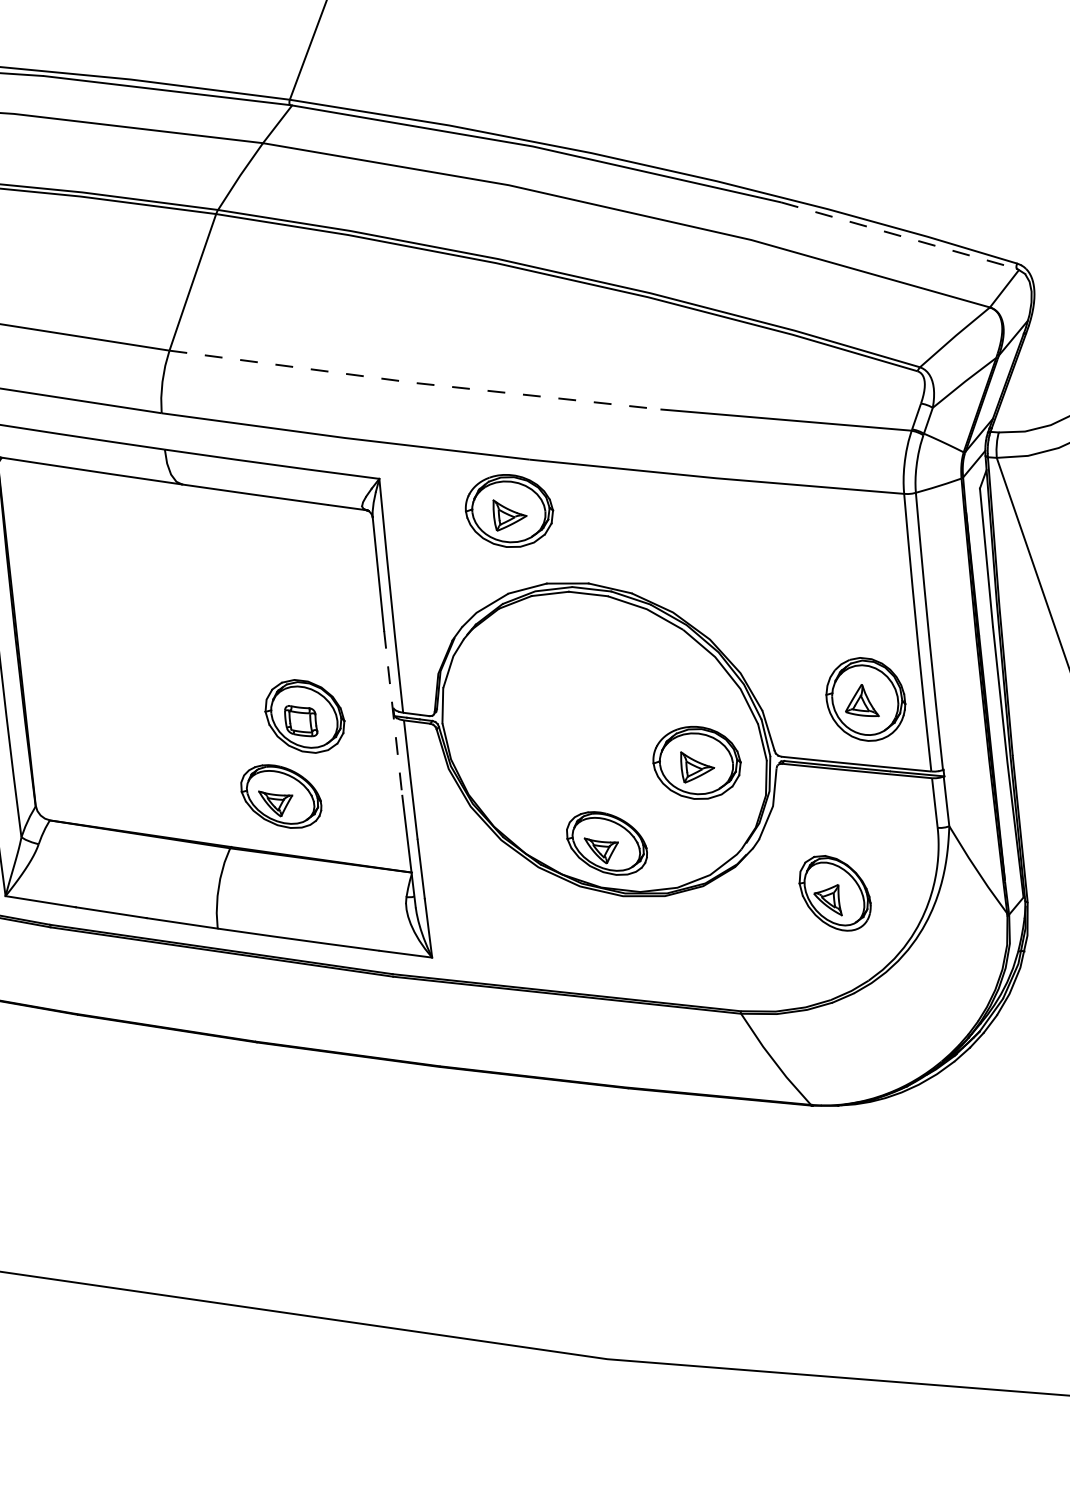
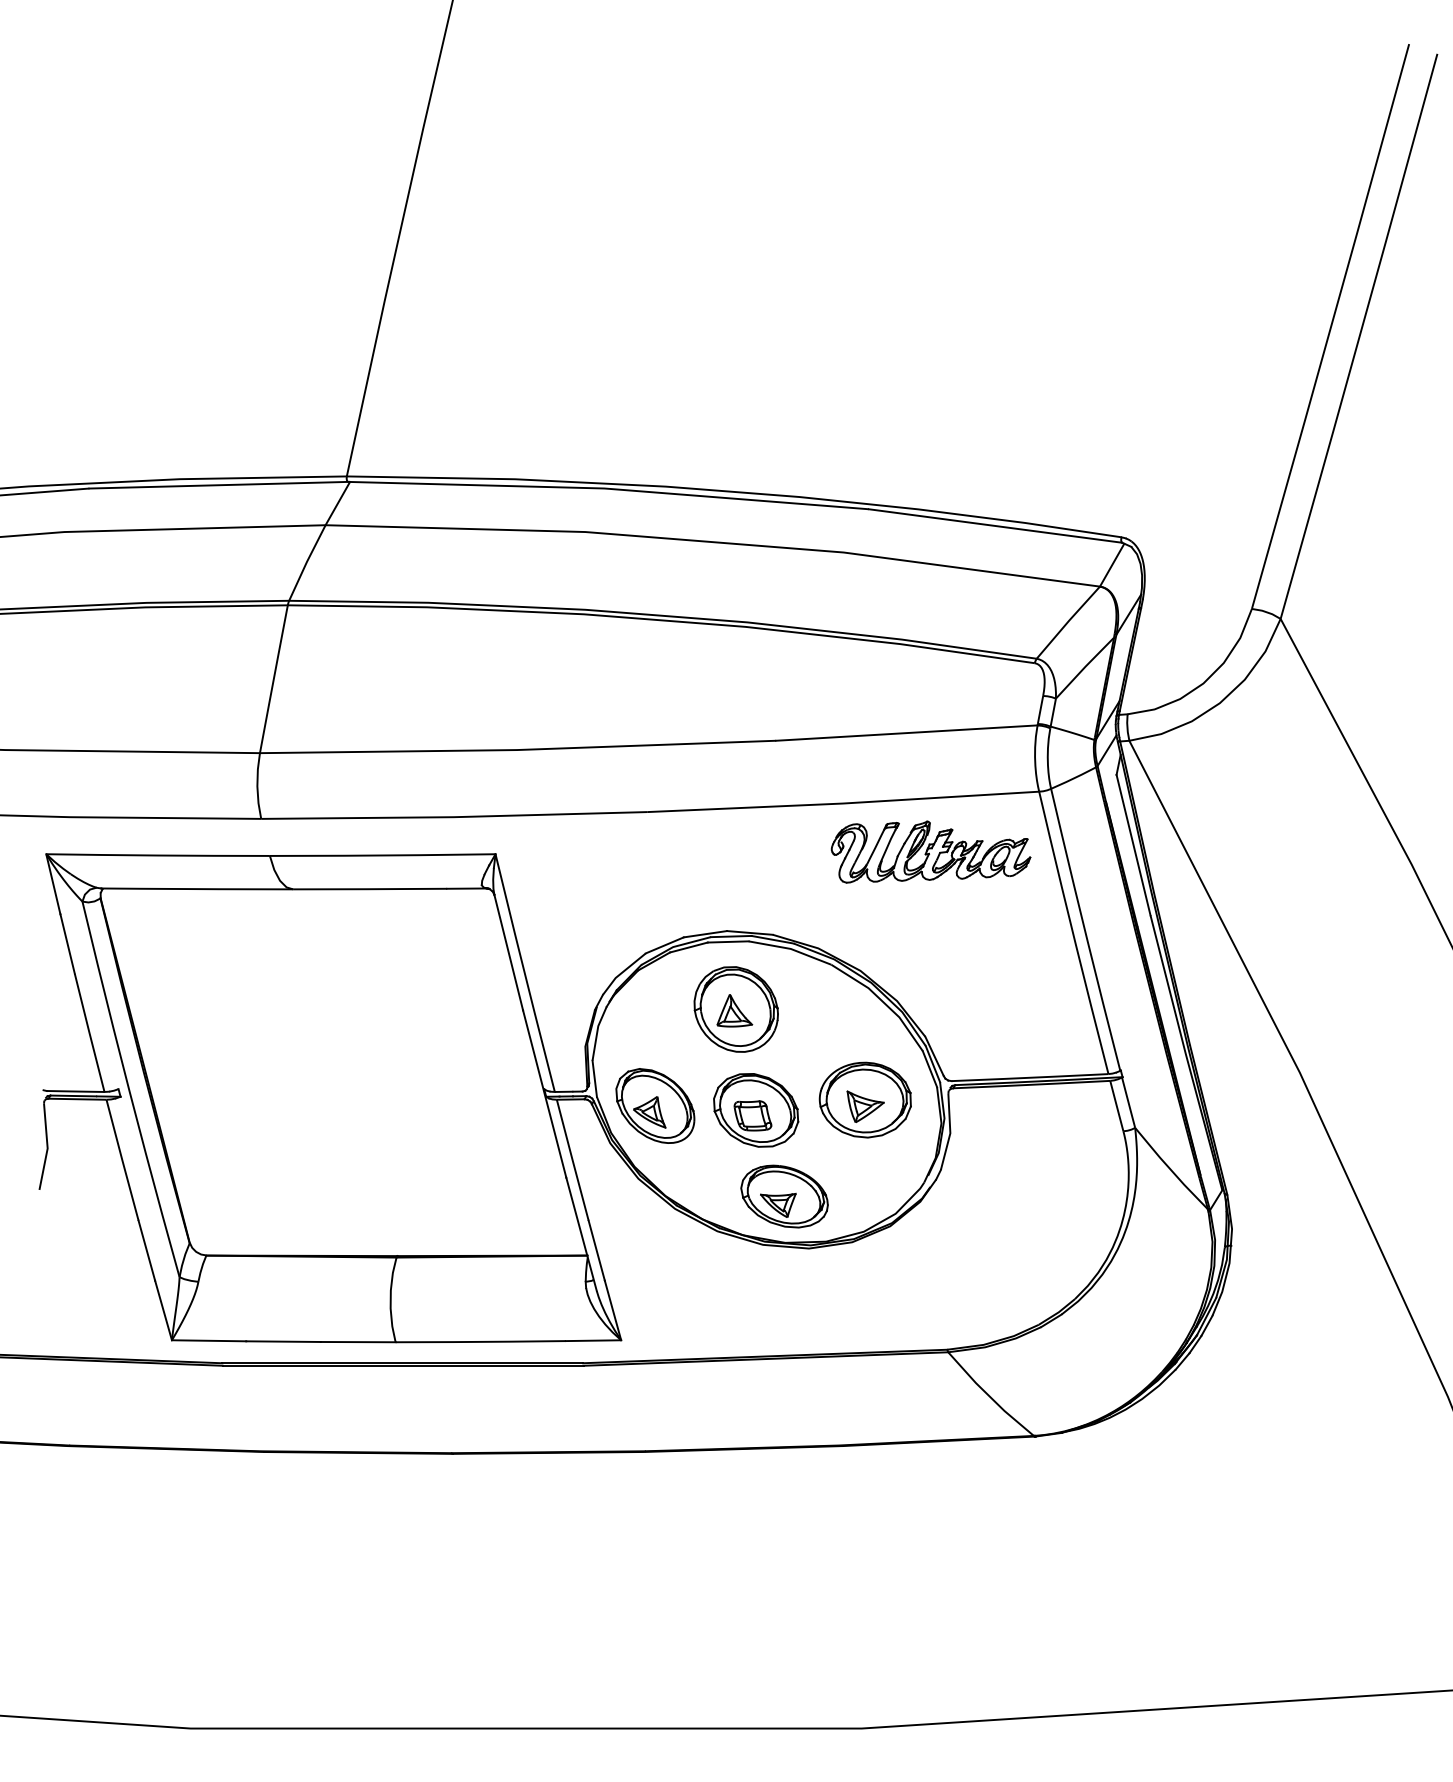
line: (898, 236) -> (995, 526), dashed -> solid
line: (414, 383) -> (517, 750), dashed -> solid
part: (508, 510) -> (633, 867), removed
part: (792, 535) -> (930, 851), added
part: (865, 699) -> (735, 1009), moved
line: (392, 713) -> (544, 1094), dashed -> solid
part: (305, 716) -> (756, 1110), moved
part: (281, 796) -> (441, 1196), removed
part: (835, 892) -> (655, 1105), moved

